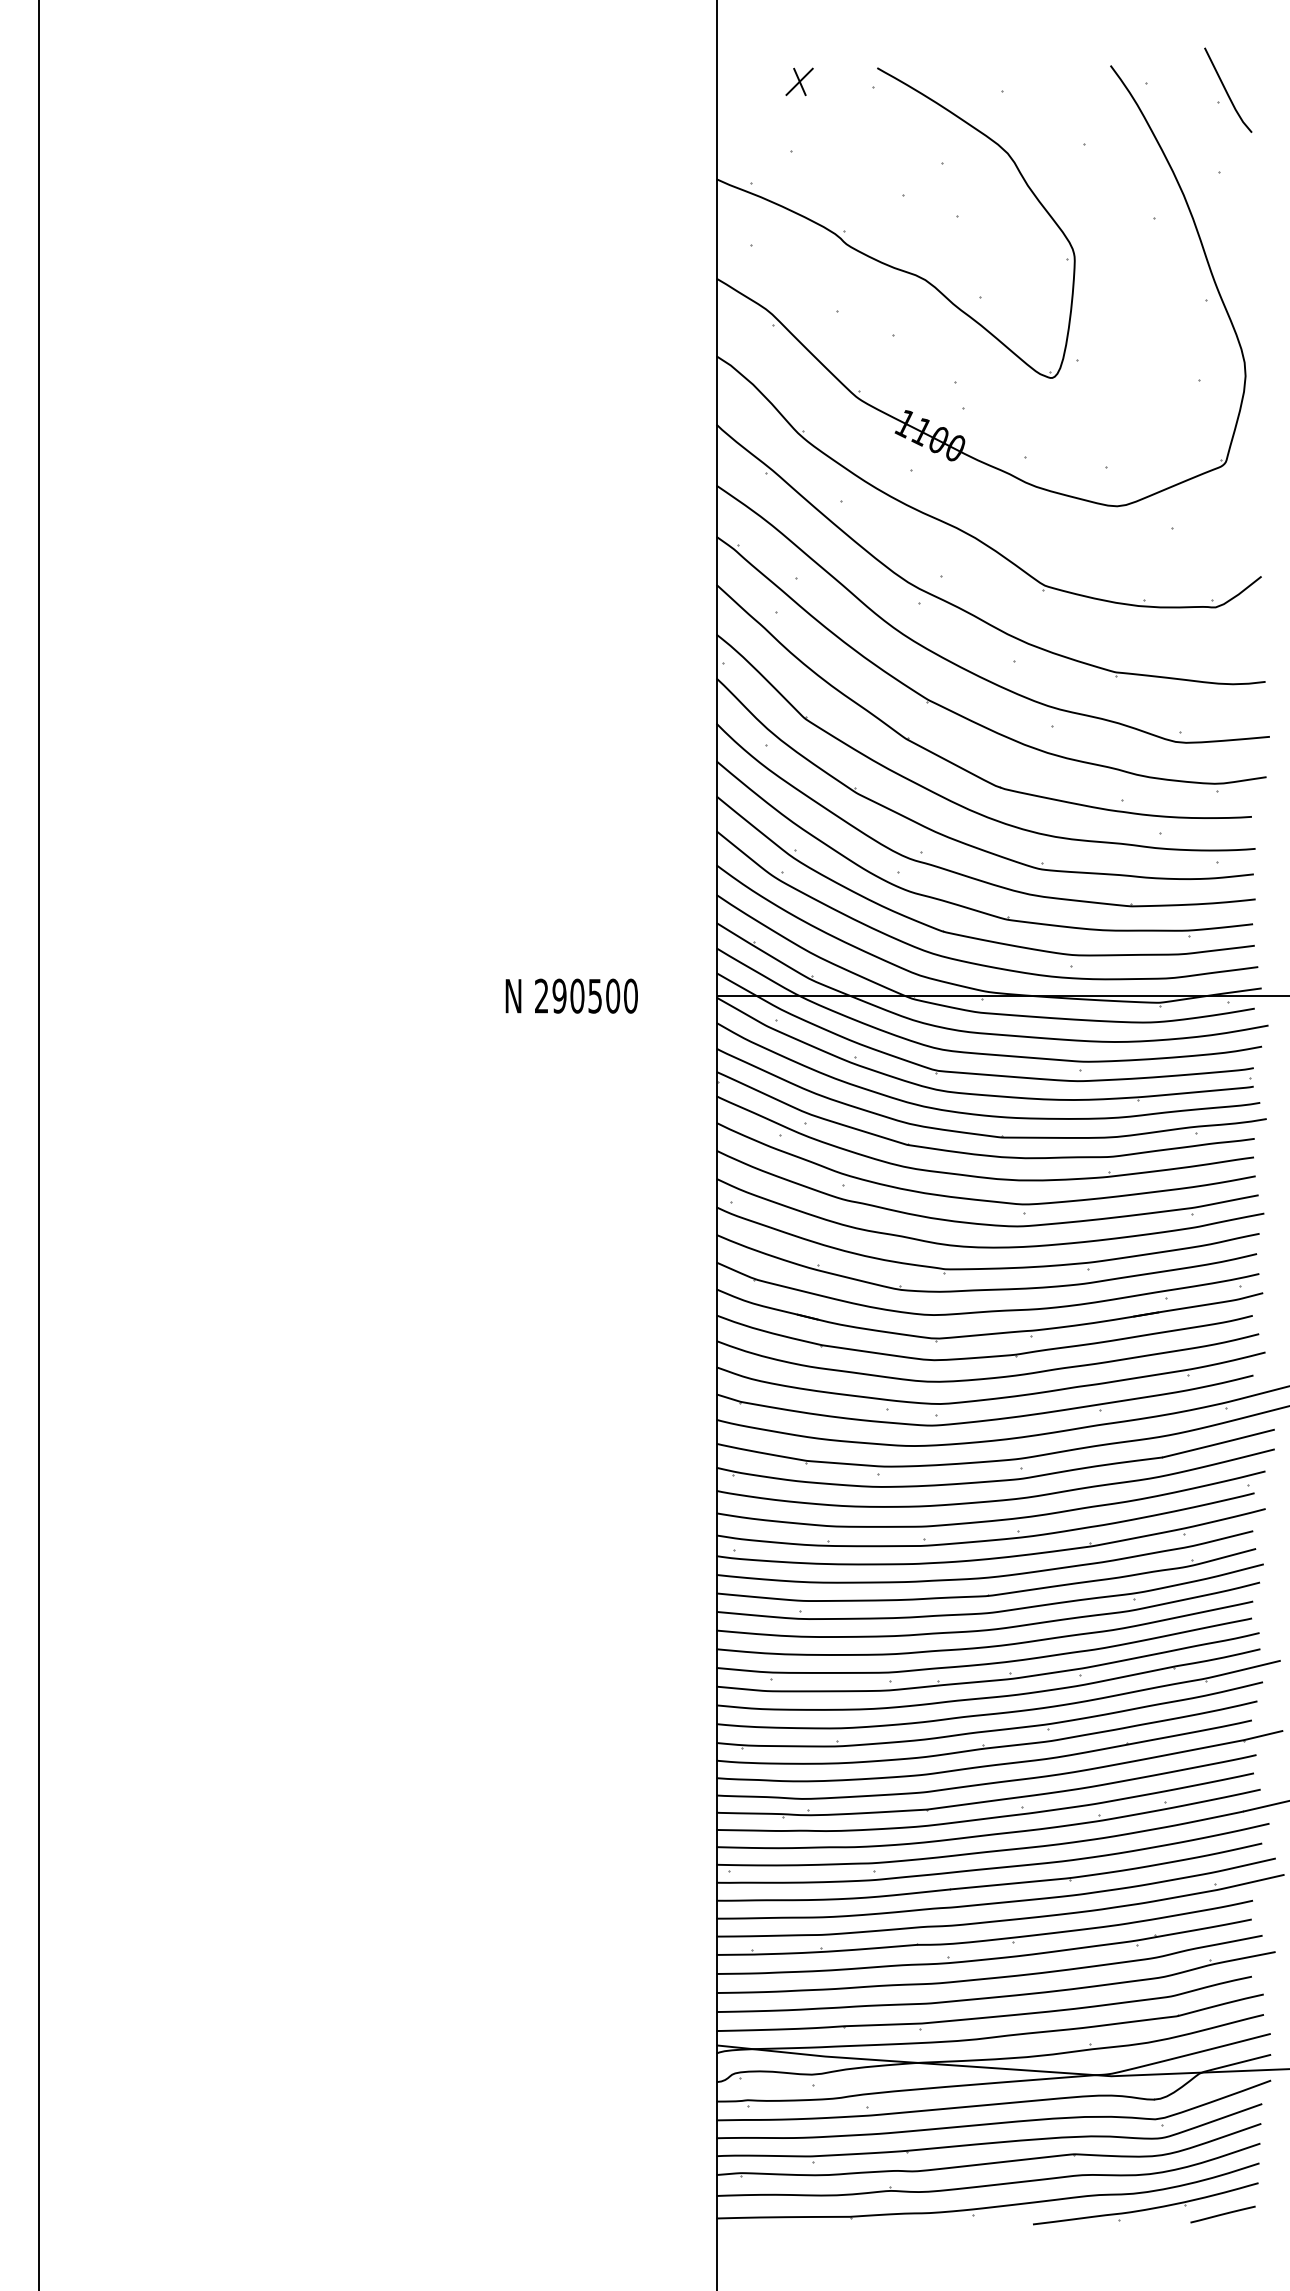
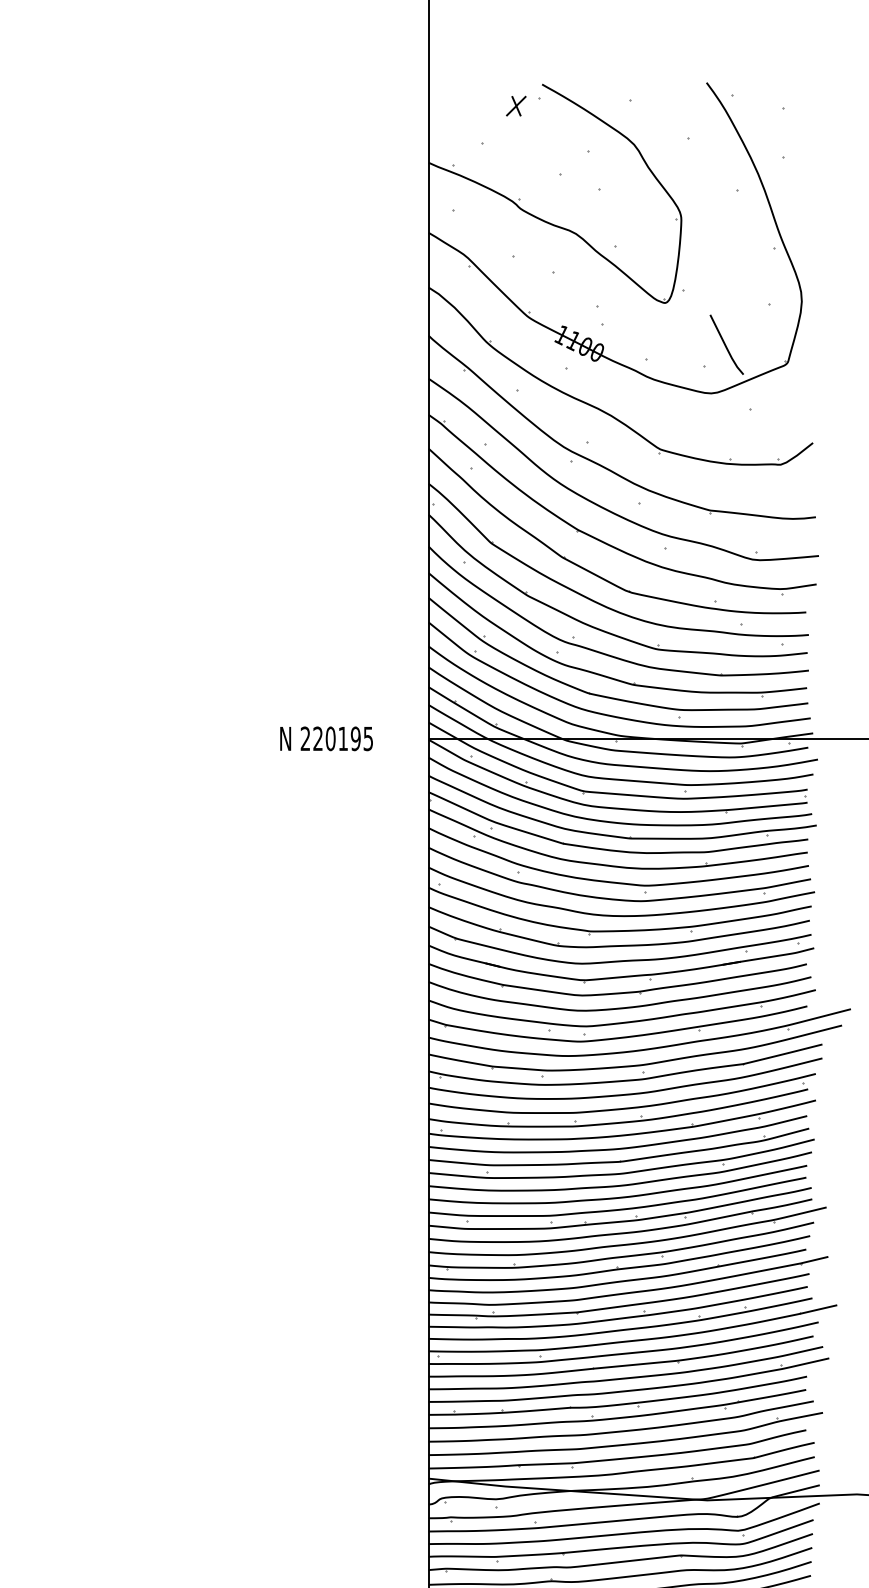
part: (799, 81) -> (516, 105), moved
line: (1226, 89) -> (725, 344), moved
text: (594, 995) -> (342, 738), 290500 -> 220195

